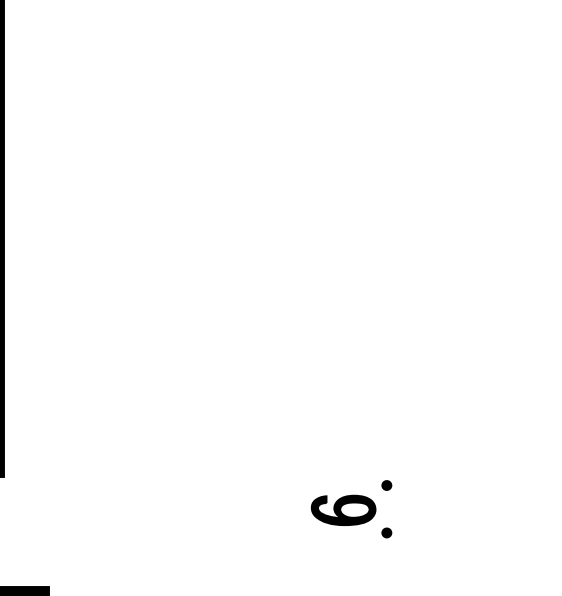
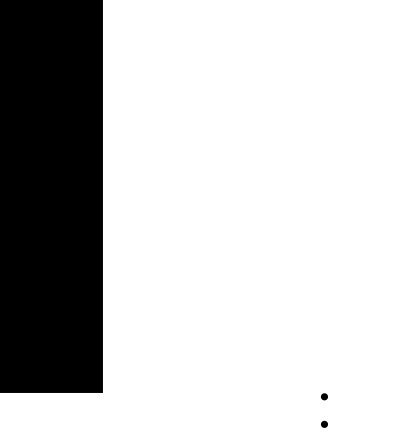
part: (343, 509) -> (299, 410), removed

